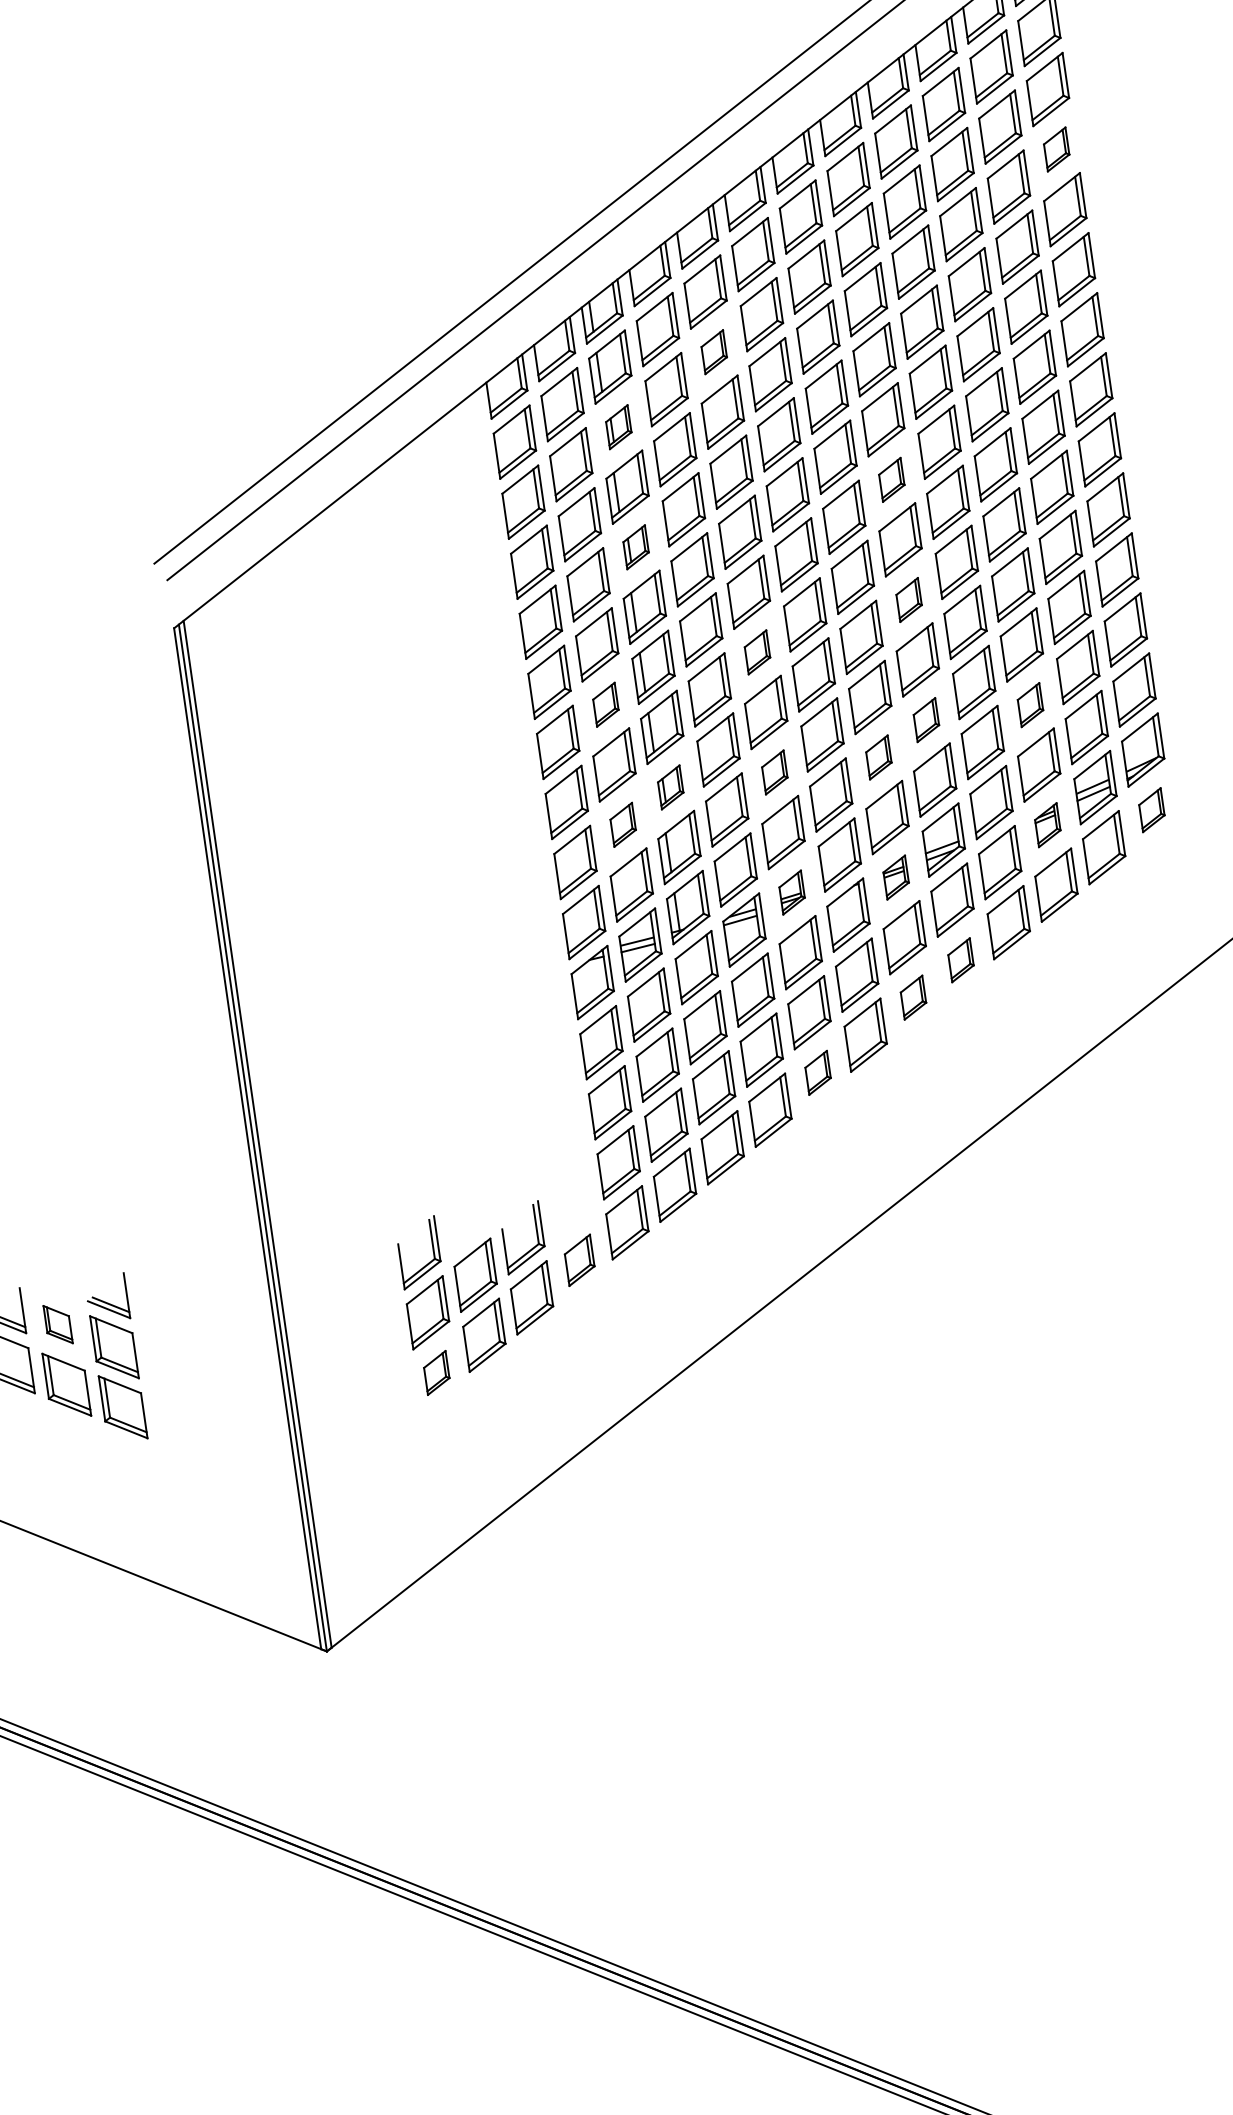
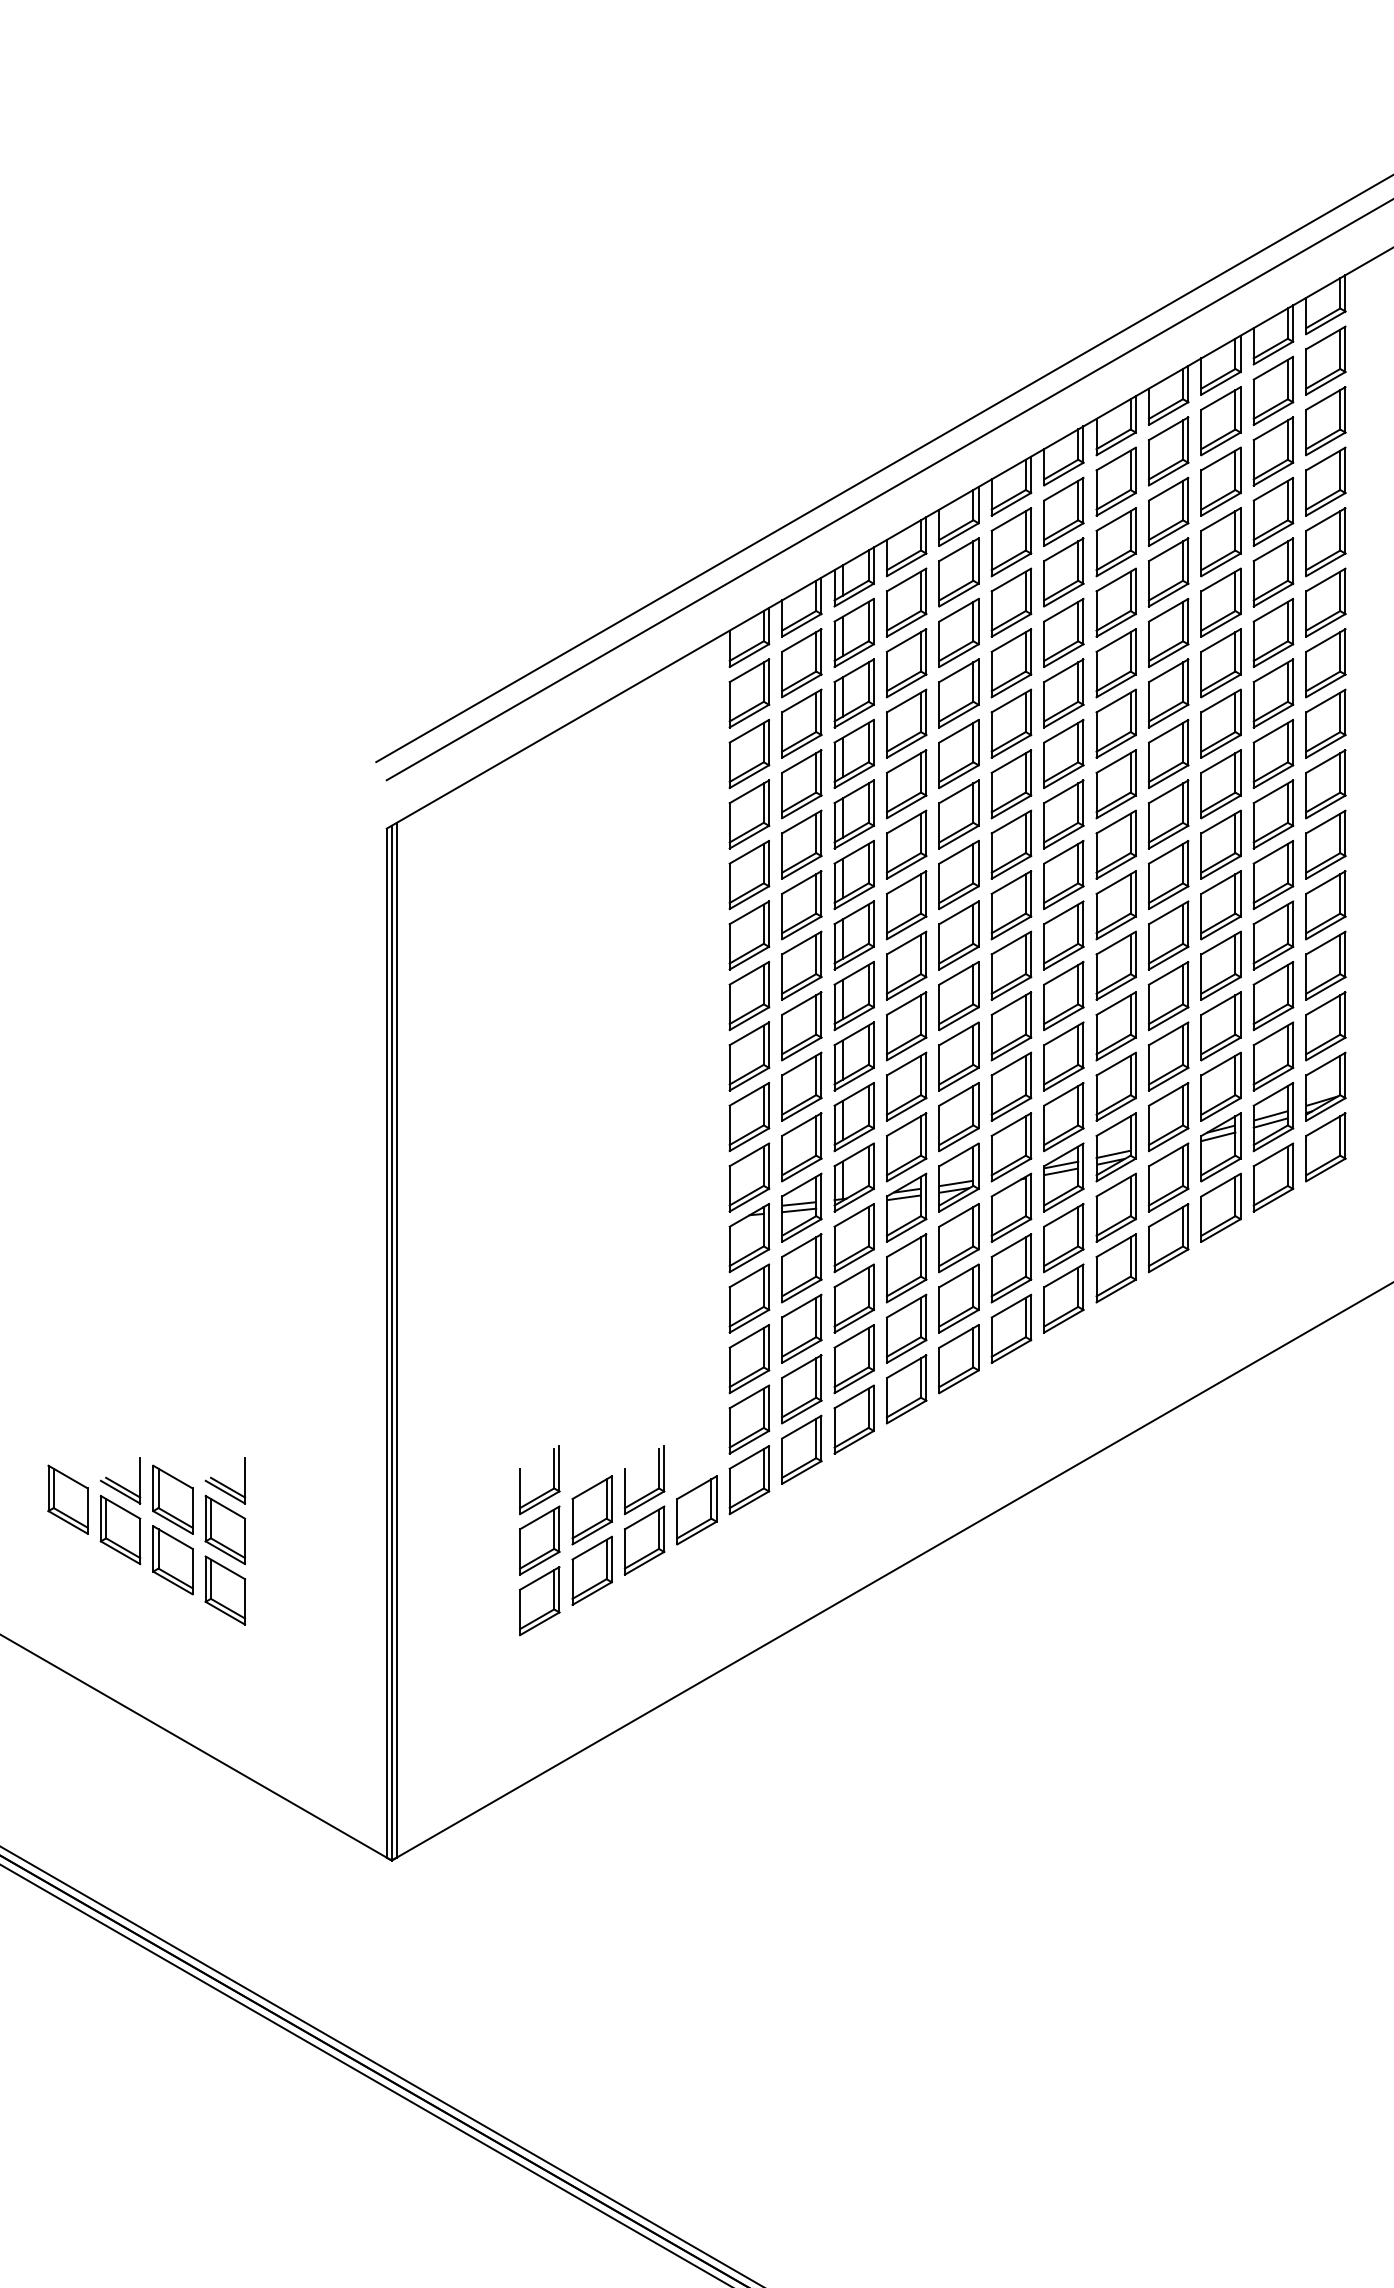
part: (1056, 149) -> (1325, 481), size x1.67
part: (713, 351) -> (958, 632), size x1.67
part: (618, 427) -> (853, 693), size x1.67
part: (891, 480) -> (1115, 784), size x1.67
part: (635, 547) -> (853, 814), size x1.67
part: (908, 600) -> (1115, 905), size x1.67
part: (757, 652) -> (958, 935), size x1.67
part: (605, 704) -> (801, 965), size x1.67
part: (1030, 705) -> (1220, 1026), size x1.67
part: (925, 720) -> (1115, 1026), size x1.67
part: (878, 757) -> (1063, 1056), size x1.67
part: (774, 772) -> (958, 1056), size x1.67
part: (670, 787) -> (853, 1056), size x1.67
part: (1151, 810) -> (1325, 1147), size x1.67
part: (622, 824) -> (801, 1086), size x1.67
part: (1047, 825) -> (1220, 1147), size x1.67
part: (895, 877) -> (1063, 1177), size x1.67
part: (791, 892) -> (958, 1177), size x1.67
part: (960, 960) -> (1115, 1268), size x1.67
part: (913, 997) -> (1063, 1298), size x1.67
part: (817, 1073) -> (958, 1359), size x1.67
part: (579, 1260) -> (696, 1510), size x1.43
part: (57, 1324) -> (172, 1499), size x1.67
part: (436, 1373) -> (539, 1601), size x1.67

